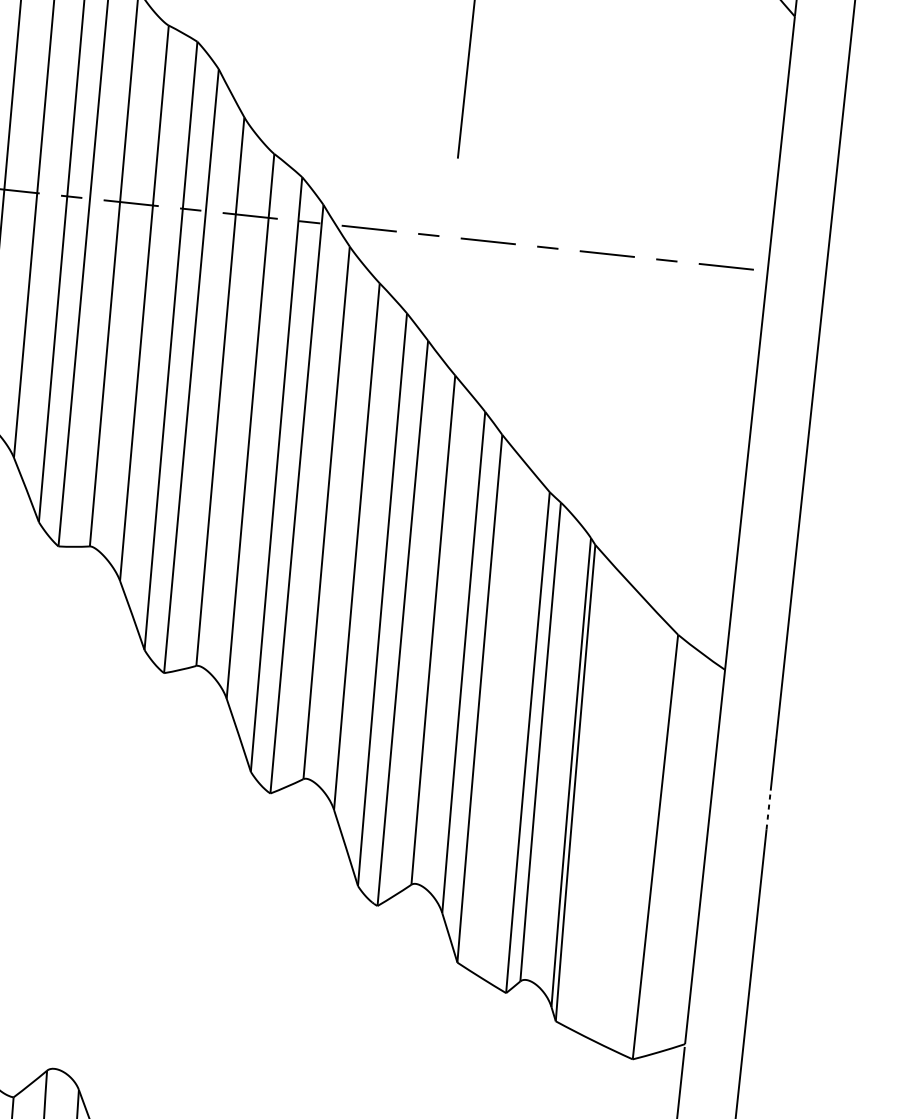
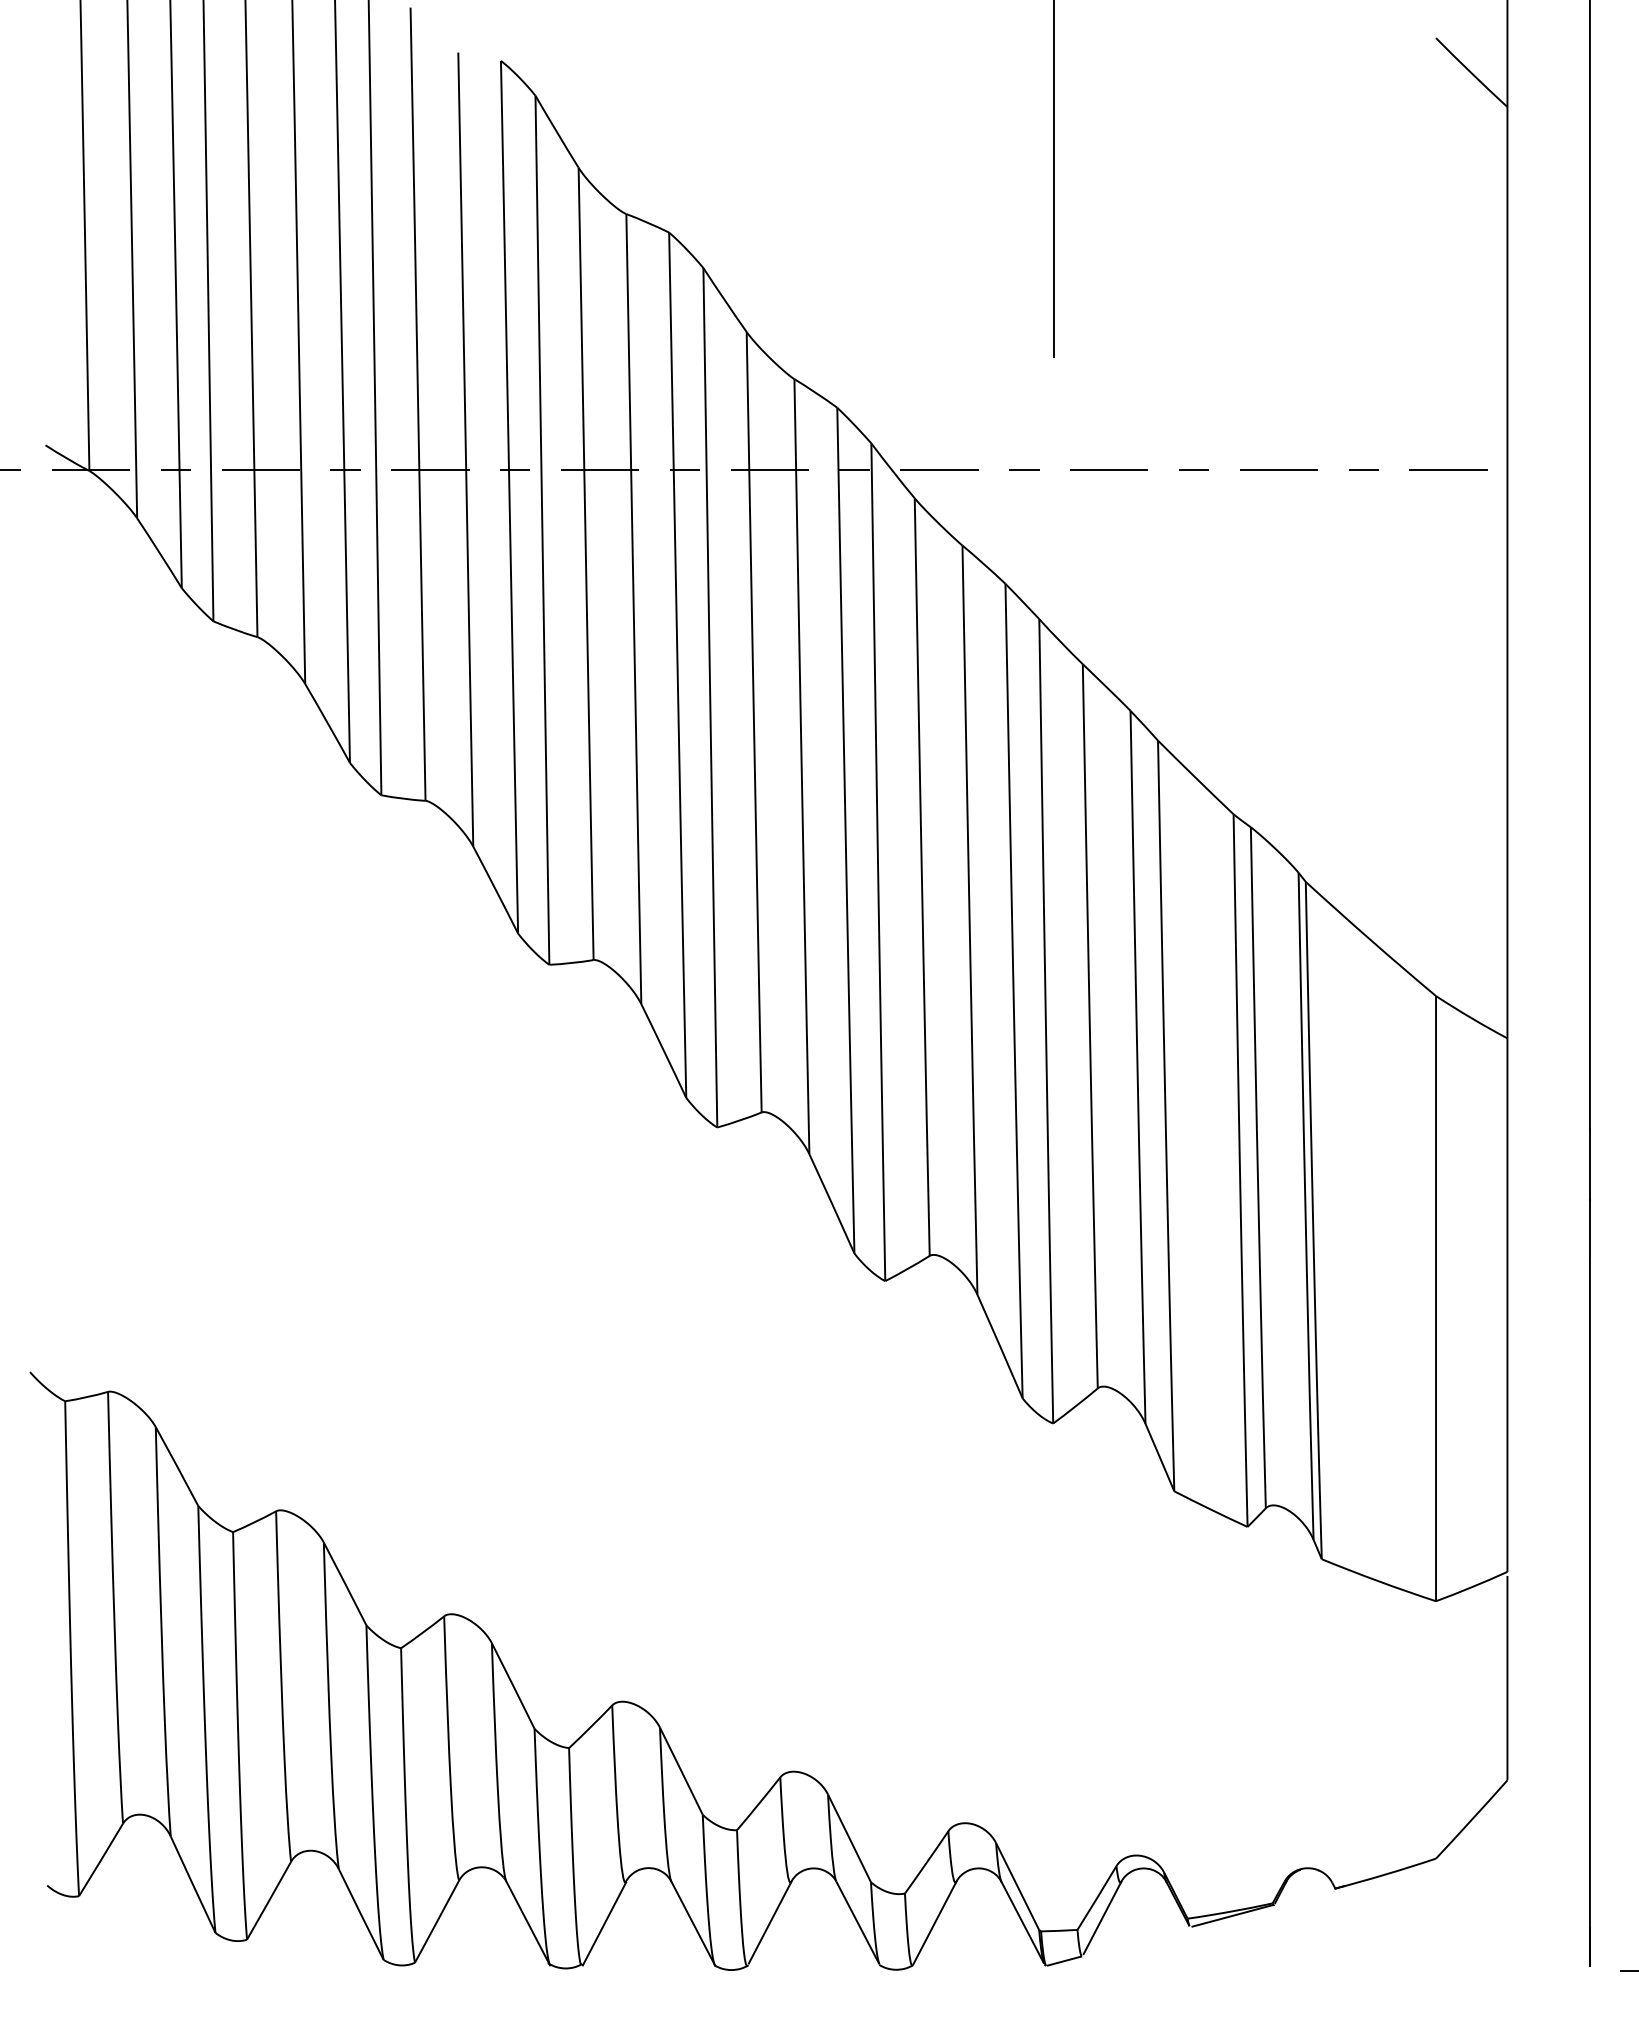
line: (768, 809) -> (1589, 1228), dashed -> solid

